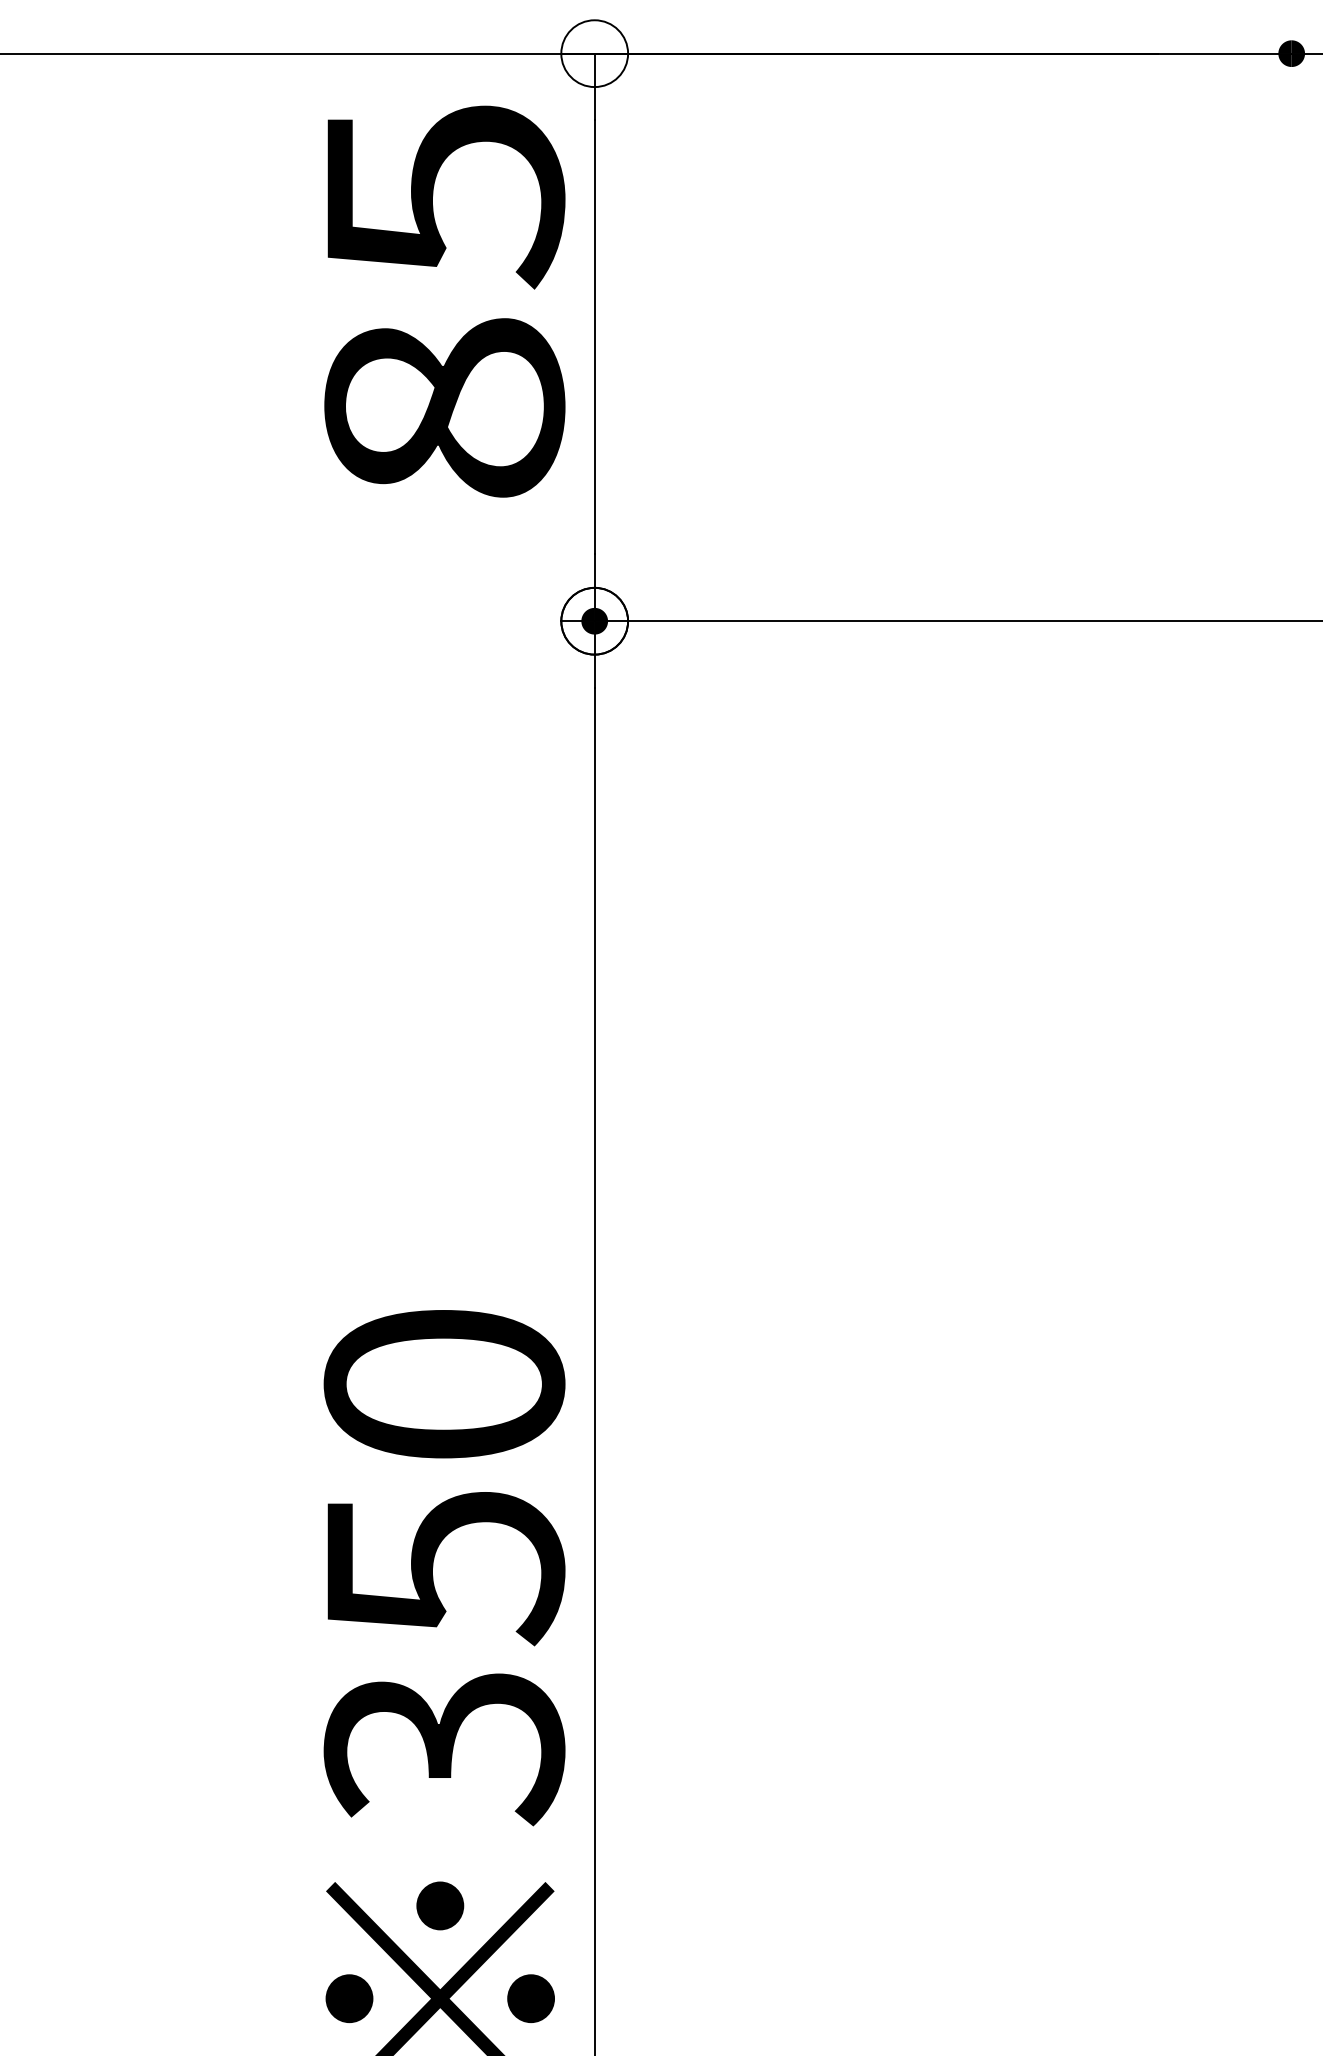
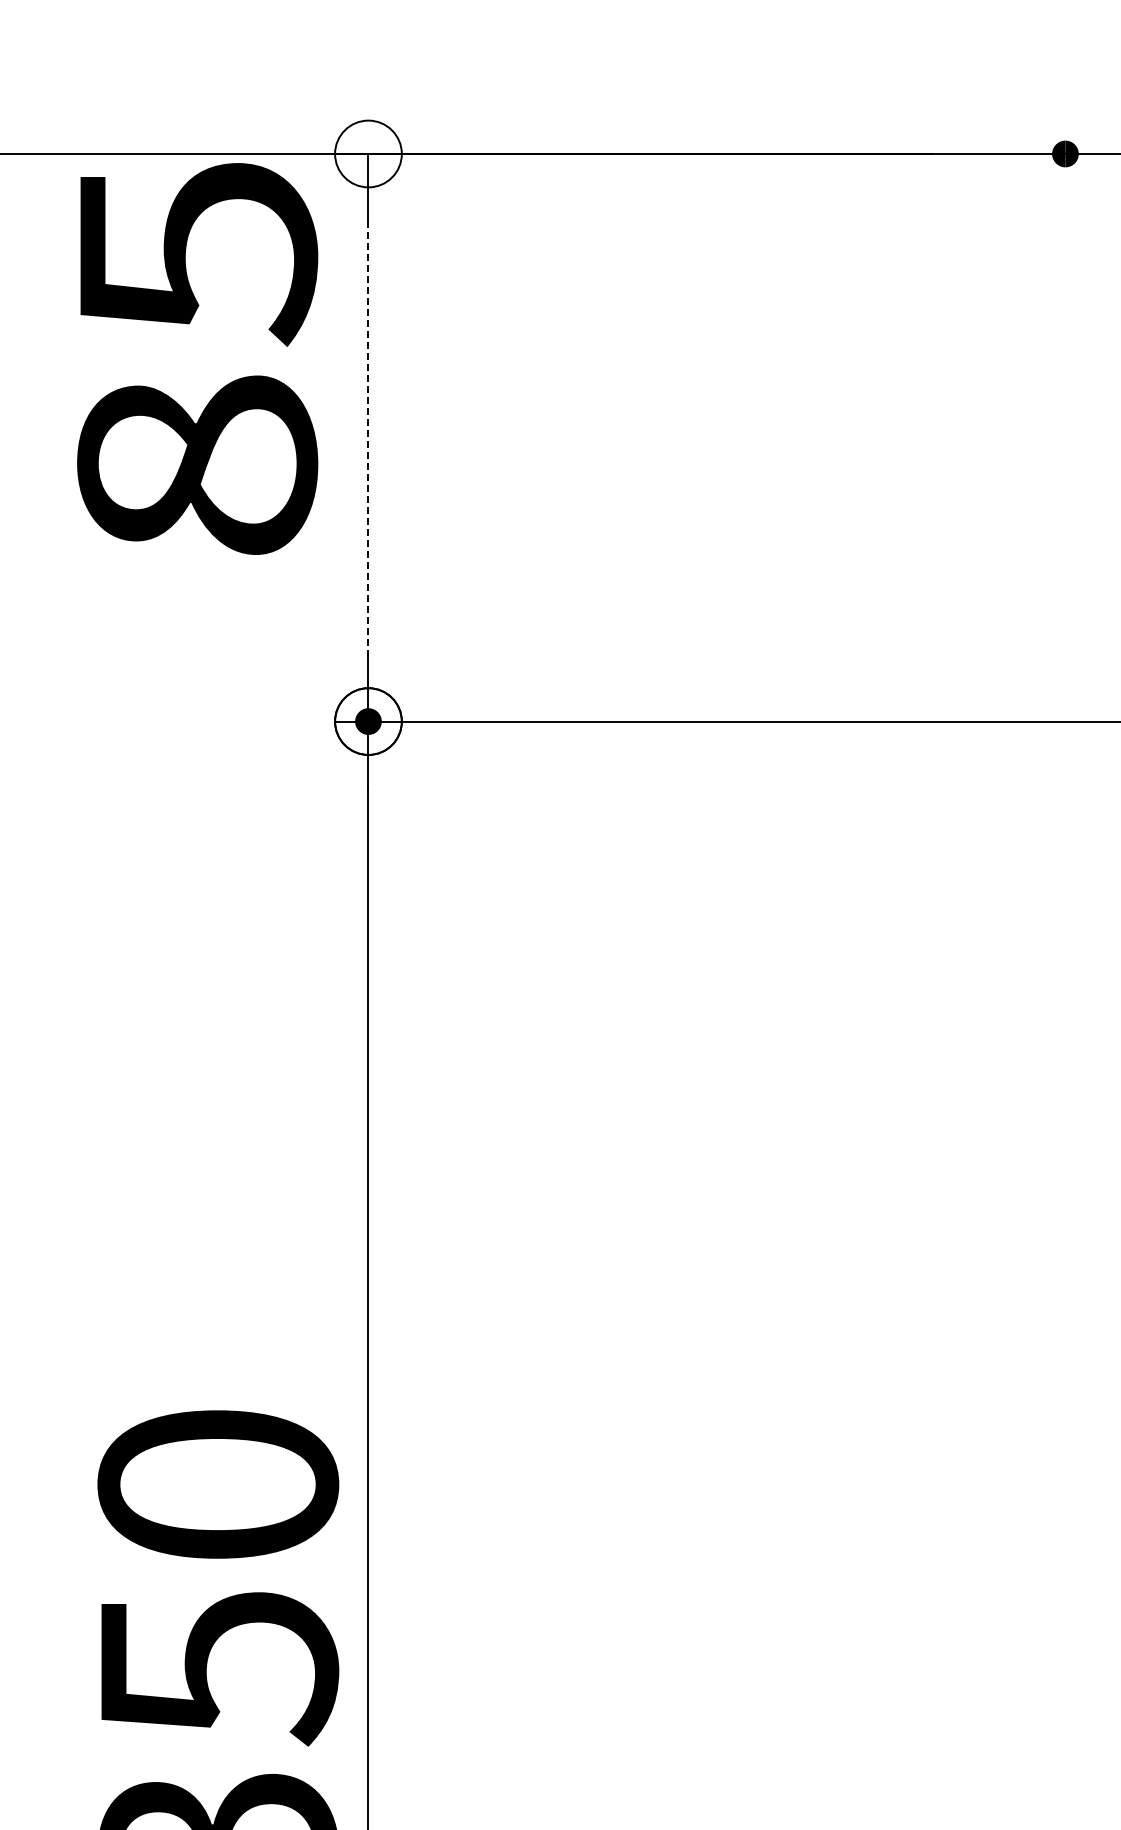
text: (444, 301) -> (197, 358), moved
line: (594, 337) -> (368, 437), solid -> dashed

